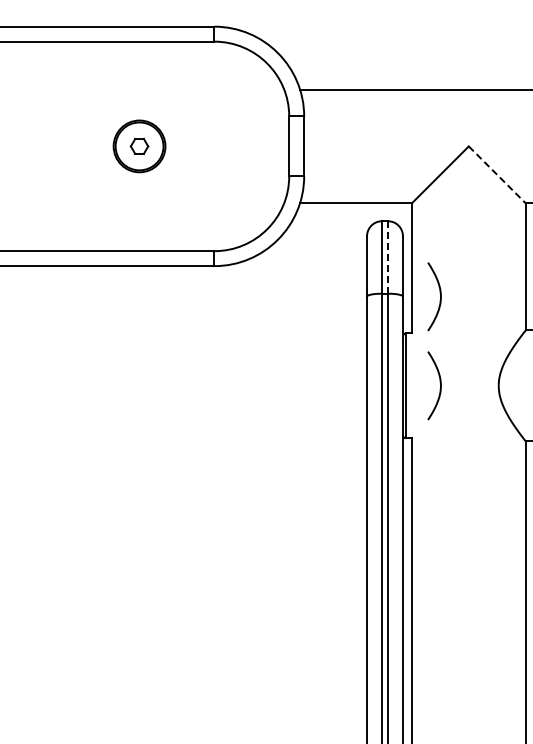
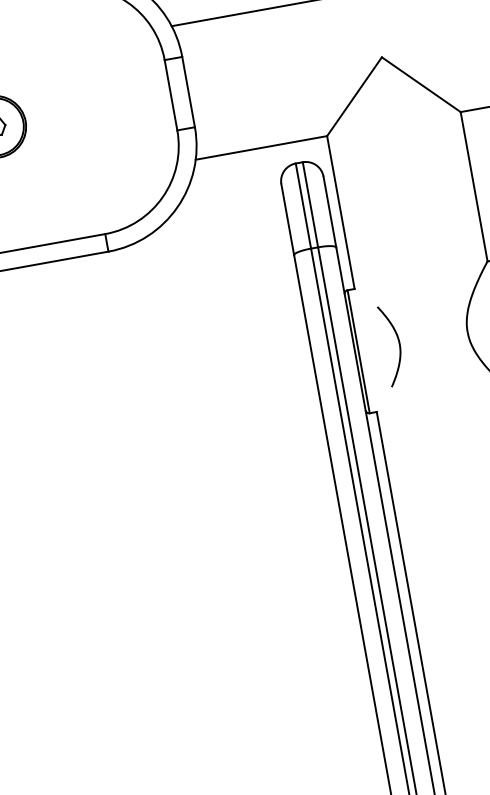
line: (497, 175) -> (421, 85), dashed -> solid
line: (387, 256) -> (309, 203), dashed -> solid
curve: (439, 293) -> (378, 236), removed

